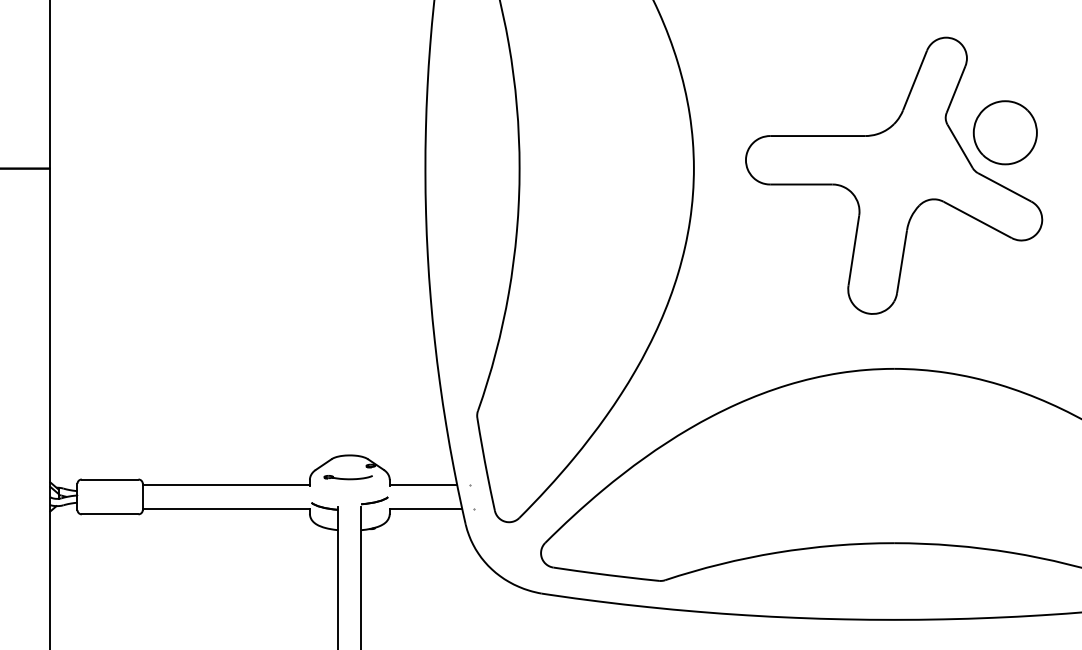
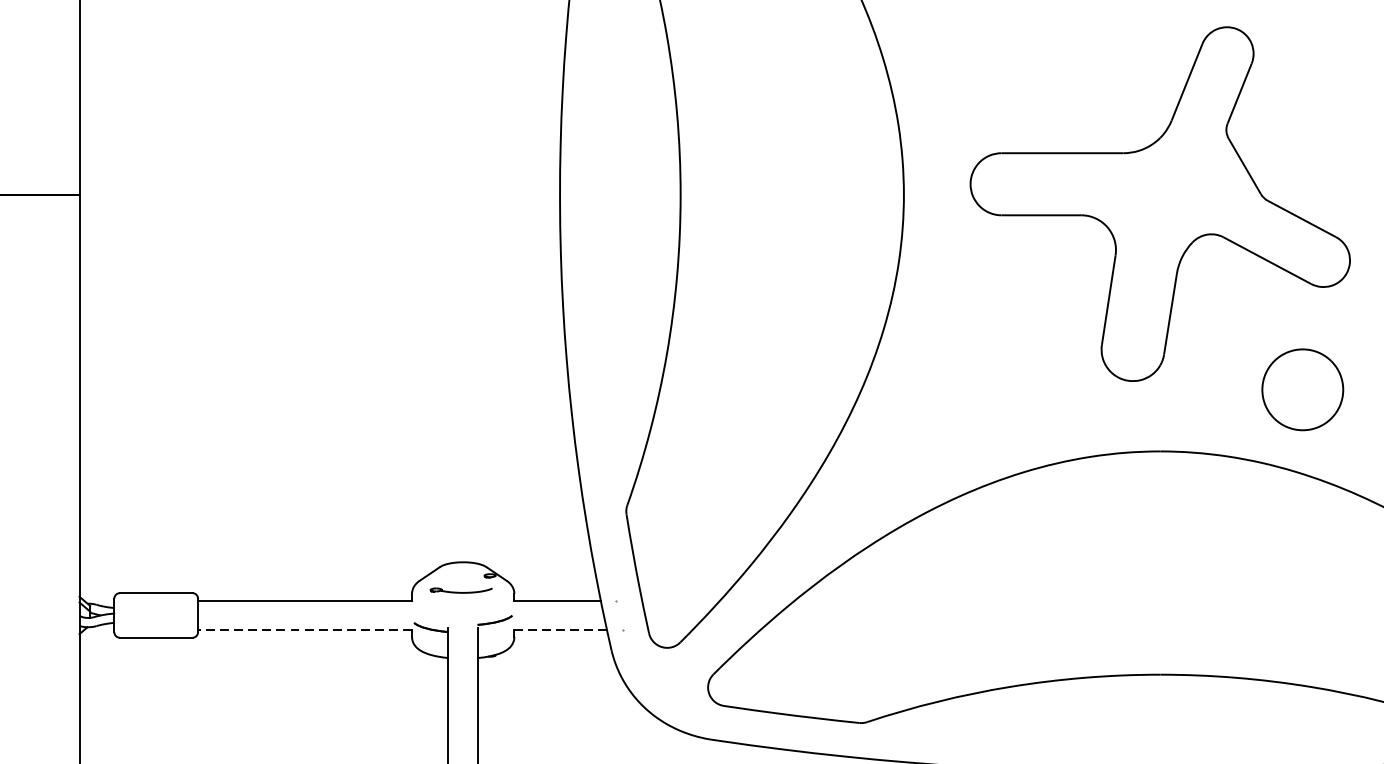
part: (1004, 132) -> (1301, 389), moved
line: (226, 508) -> (305, 630), solid -> dashed
line: (425, 508) -> (560, 630), solid -> dashed

